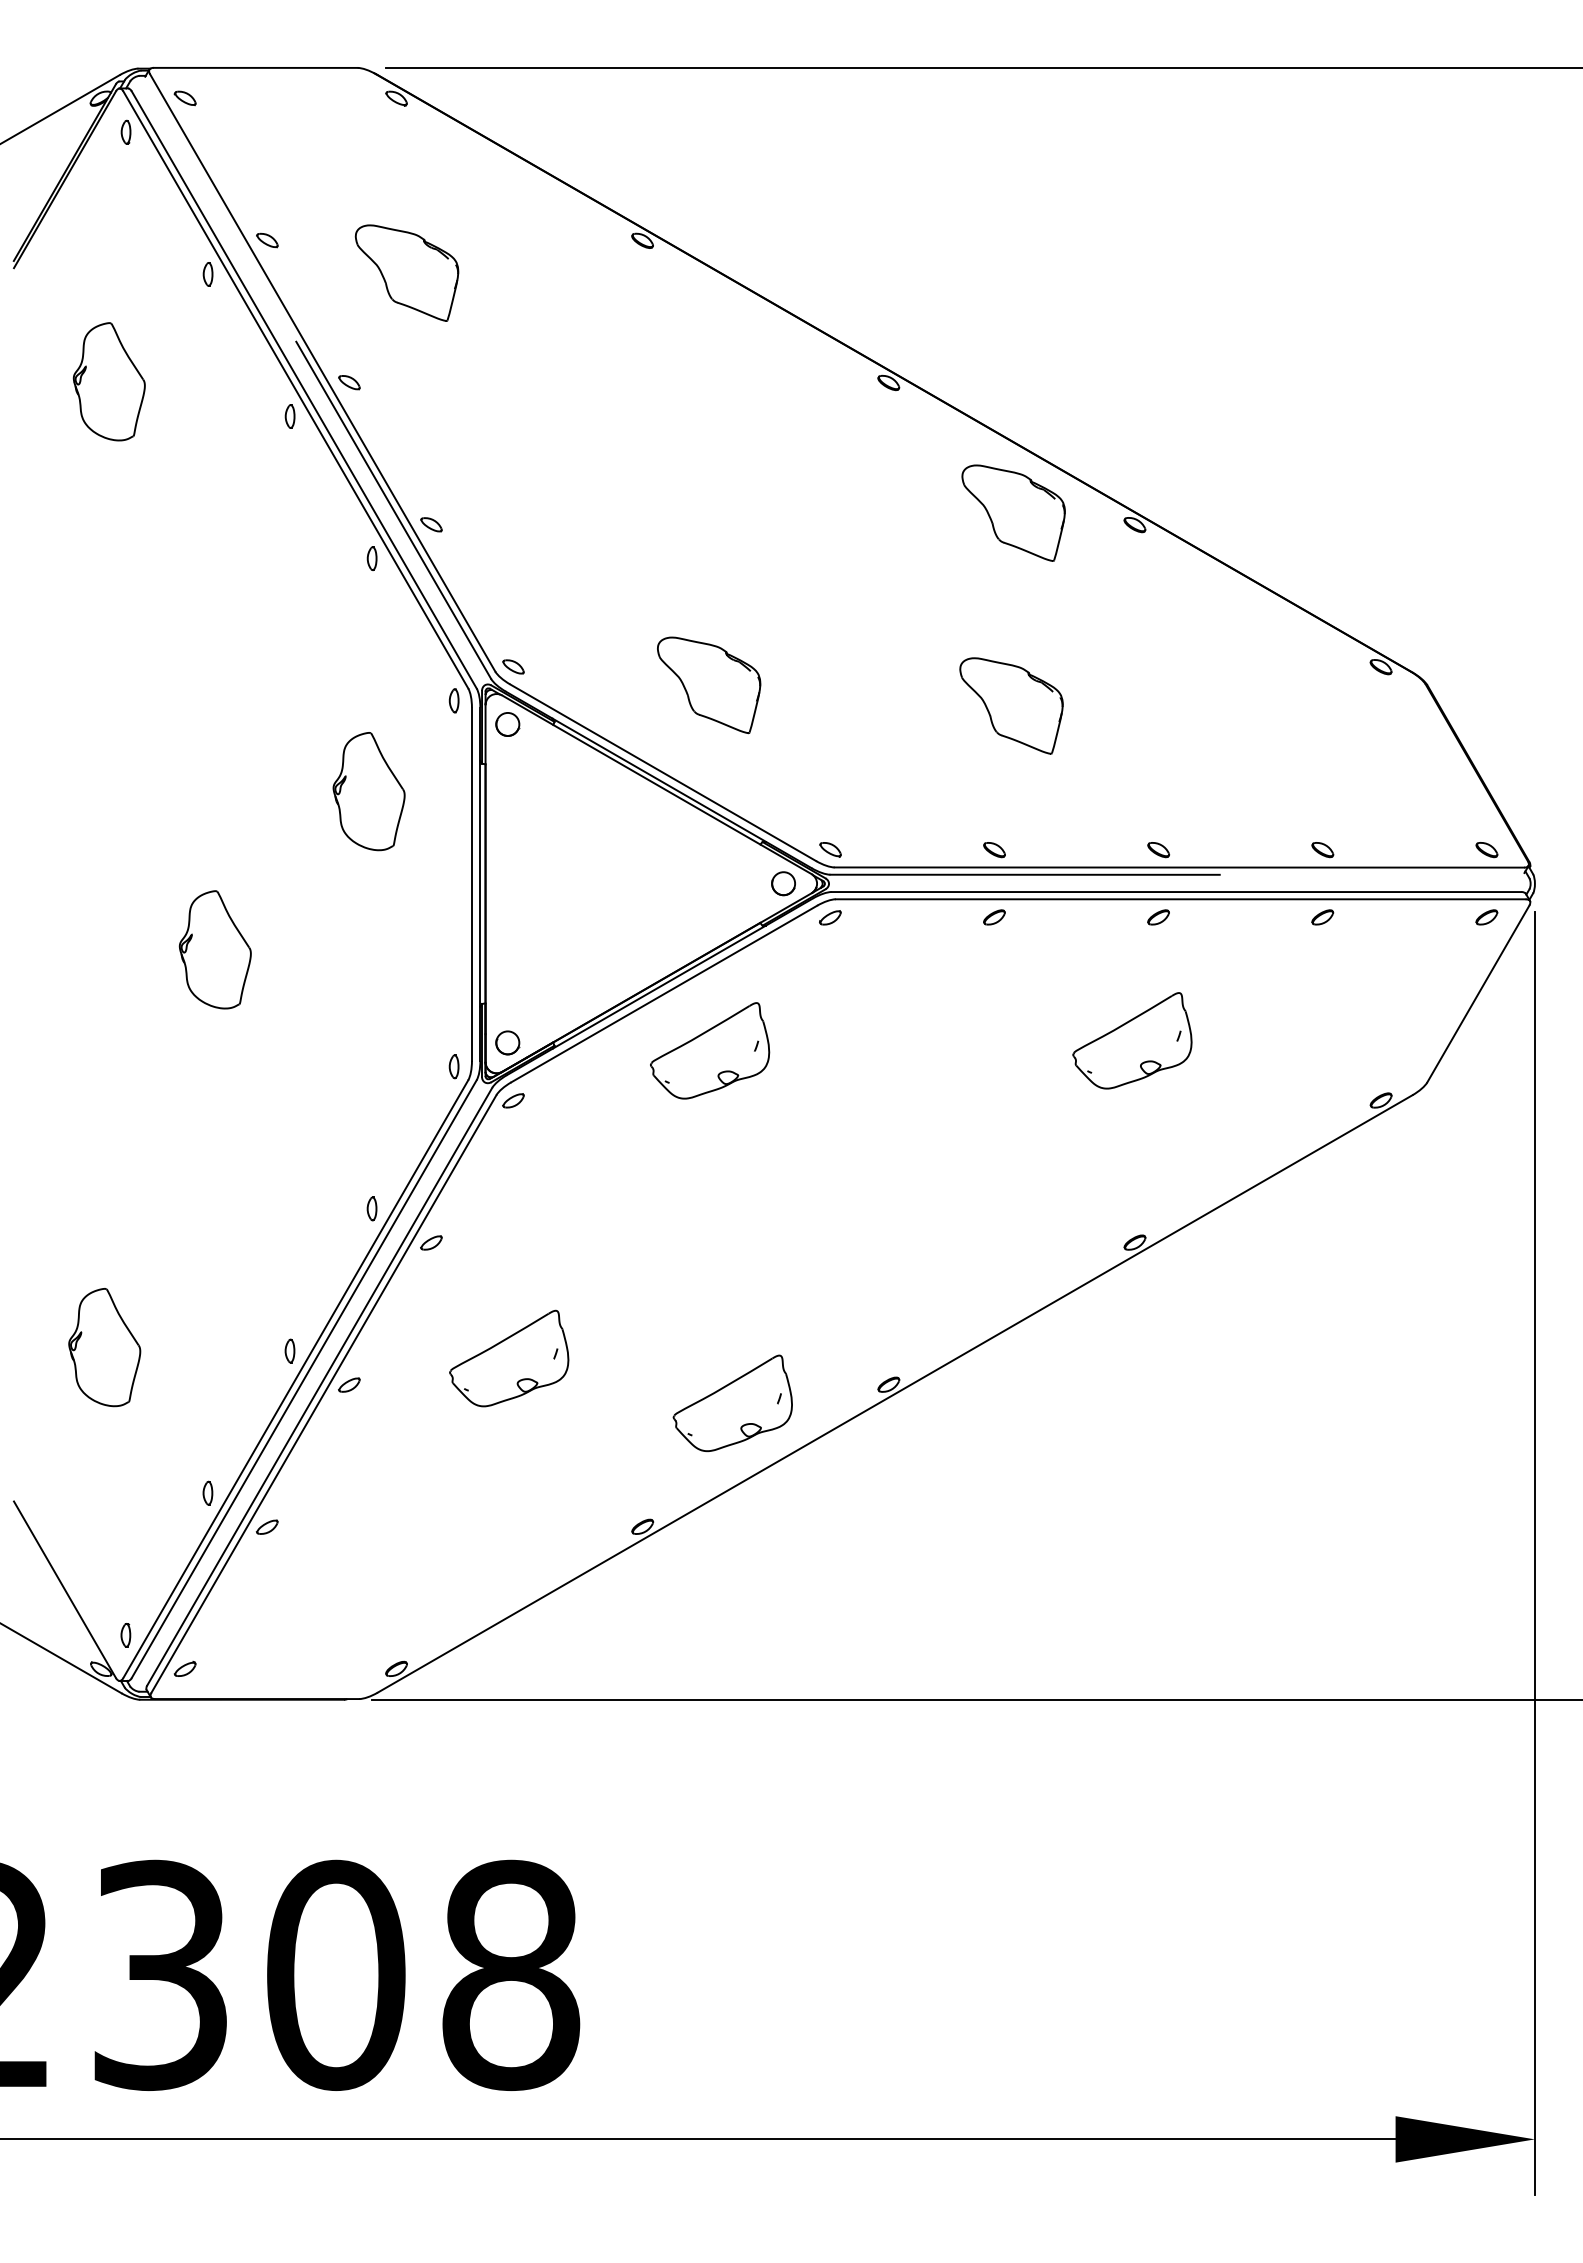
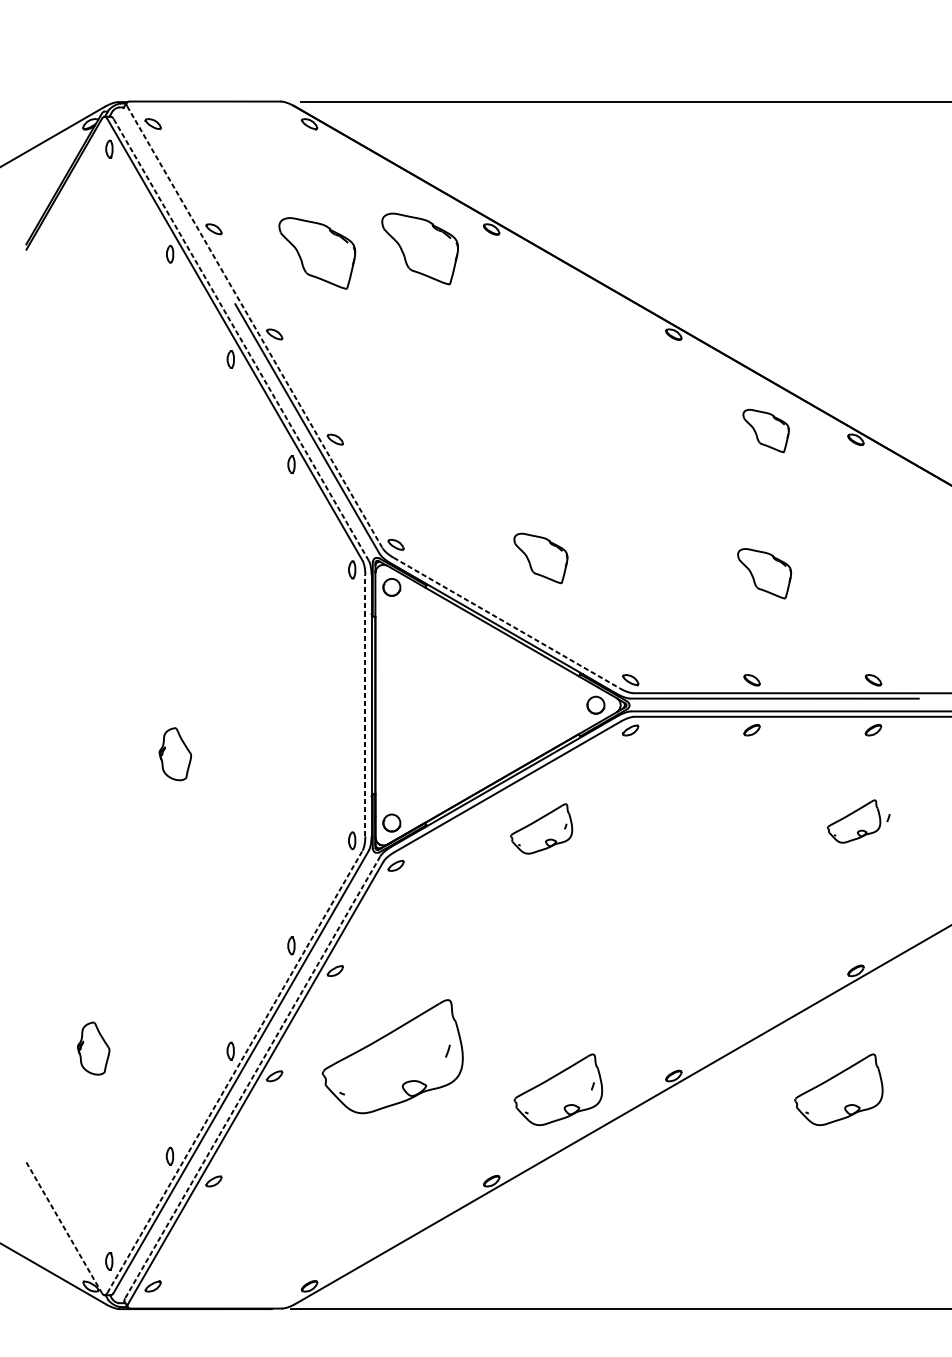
part: (545, 266) -> (419, 248), added
line: (322, 372) -> (254, 326), solid -> dashed
part: (108, 381) -> (96, 333), removed
line: (304, 389) -> (241, 339), solid -> dashed
part: (1013, 512) -> (766, 430), size x0.6
part: (709, 685) -> (541, 558), size x0.7
part: (1011, 705) -> (764, 573), size x0.7
line: (663, 772) -> (507, 622), solid -> dashed
part: (368, 791) -> (288, 637), removed
line: (471, 884) -> (365, 705), solid -> dashed
part: (214, 949) -> (174, 753), size x0.6
part: (1132, 1040) -> (854, 821), size x0.6
part: (710, 1050) -> (541, 828), size x0.7
part: (104, 1347) -> (93, 1048), size x0.6
part: (509, 1358) -> (393, 1056), size x1.6
line: (296, 1378) -> (235, 1071), solid -> dashed
line: (319, 1386) -> (252, 1077), solid -> dashed
part: (1111, 1403) -> (838, 1089), added
line: (64, 1589) -> (63, 1227), solid -> dashed

